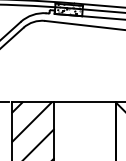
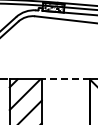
line: (84, 102) -> (65, 79), solid -> dashed

